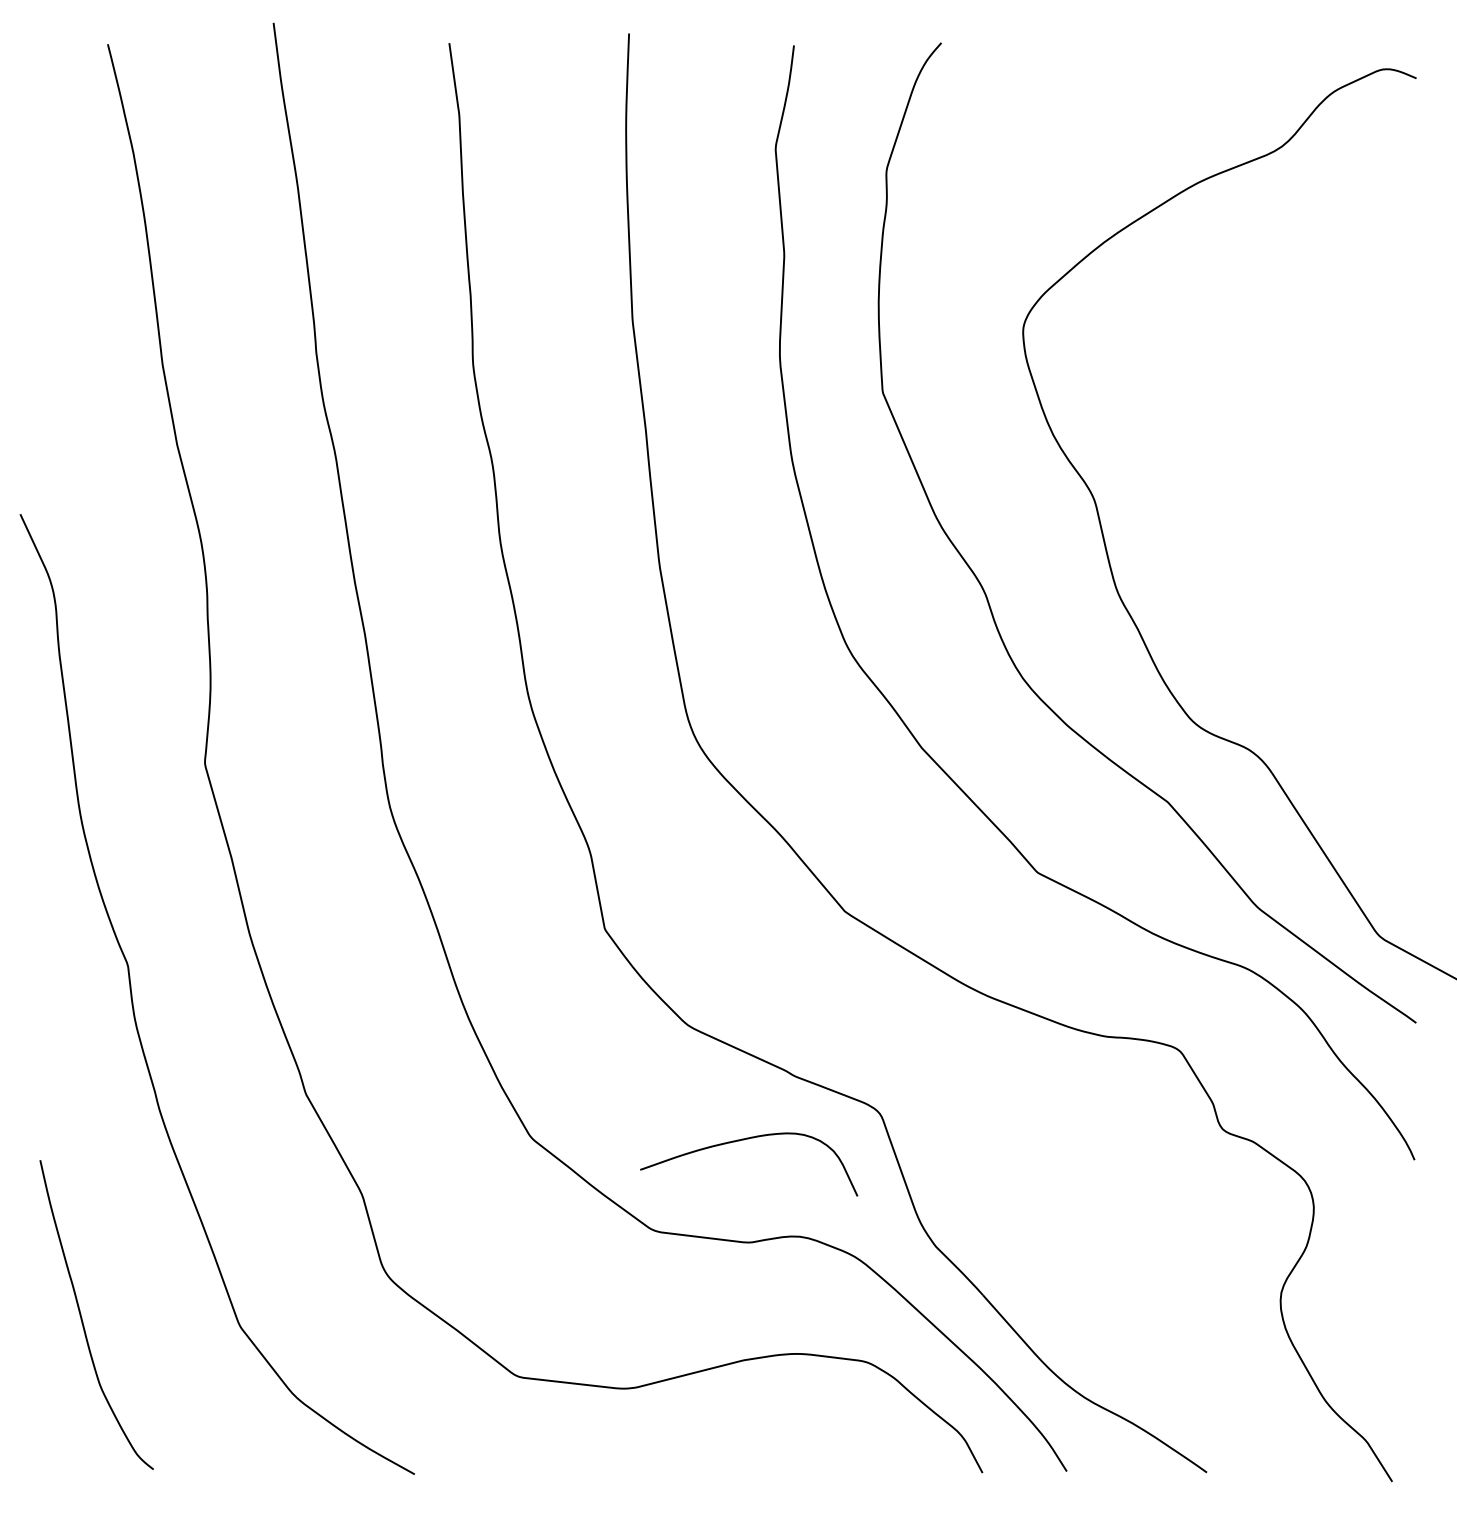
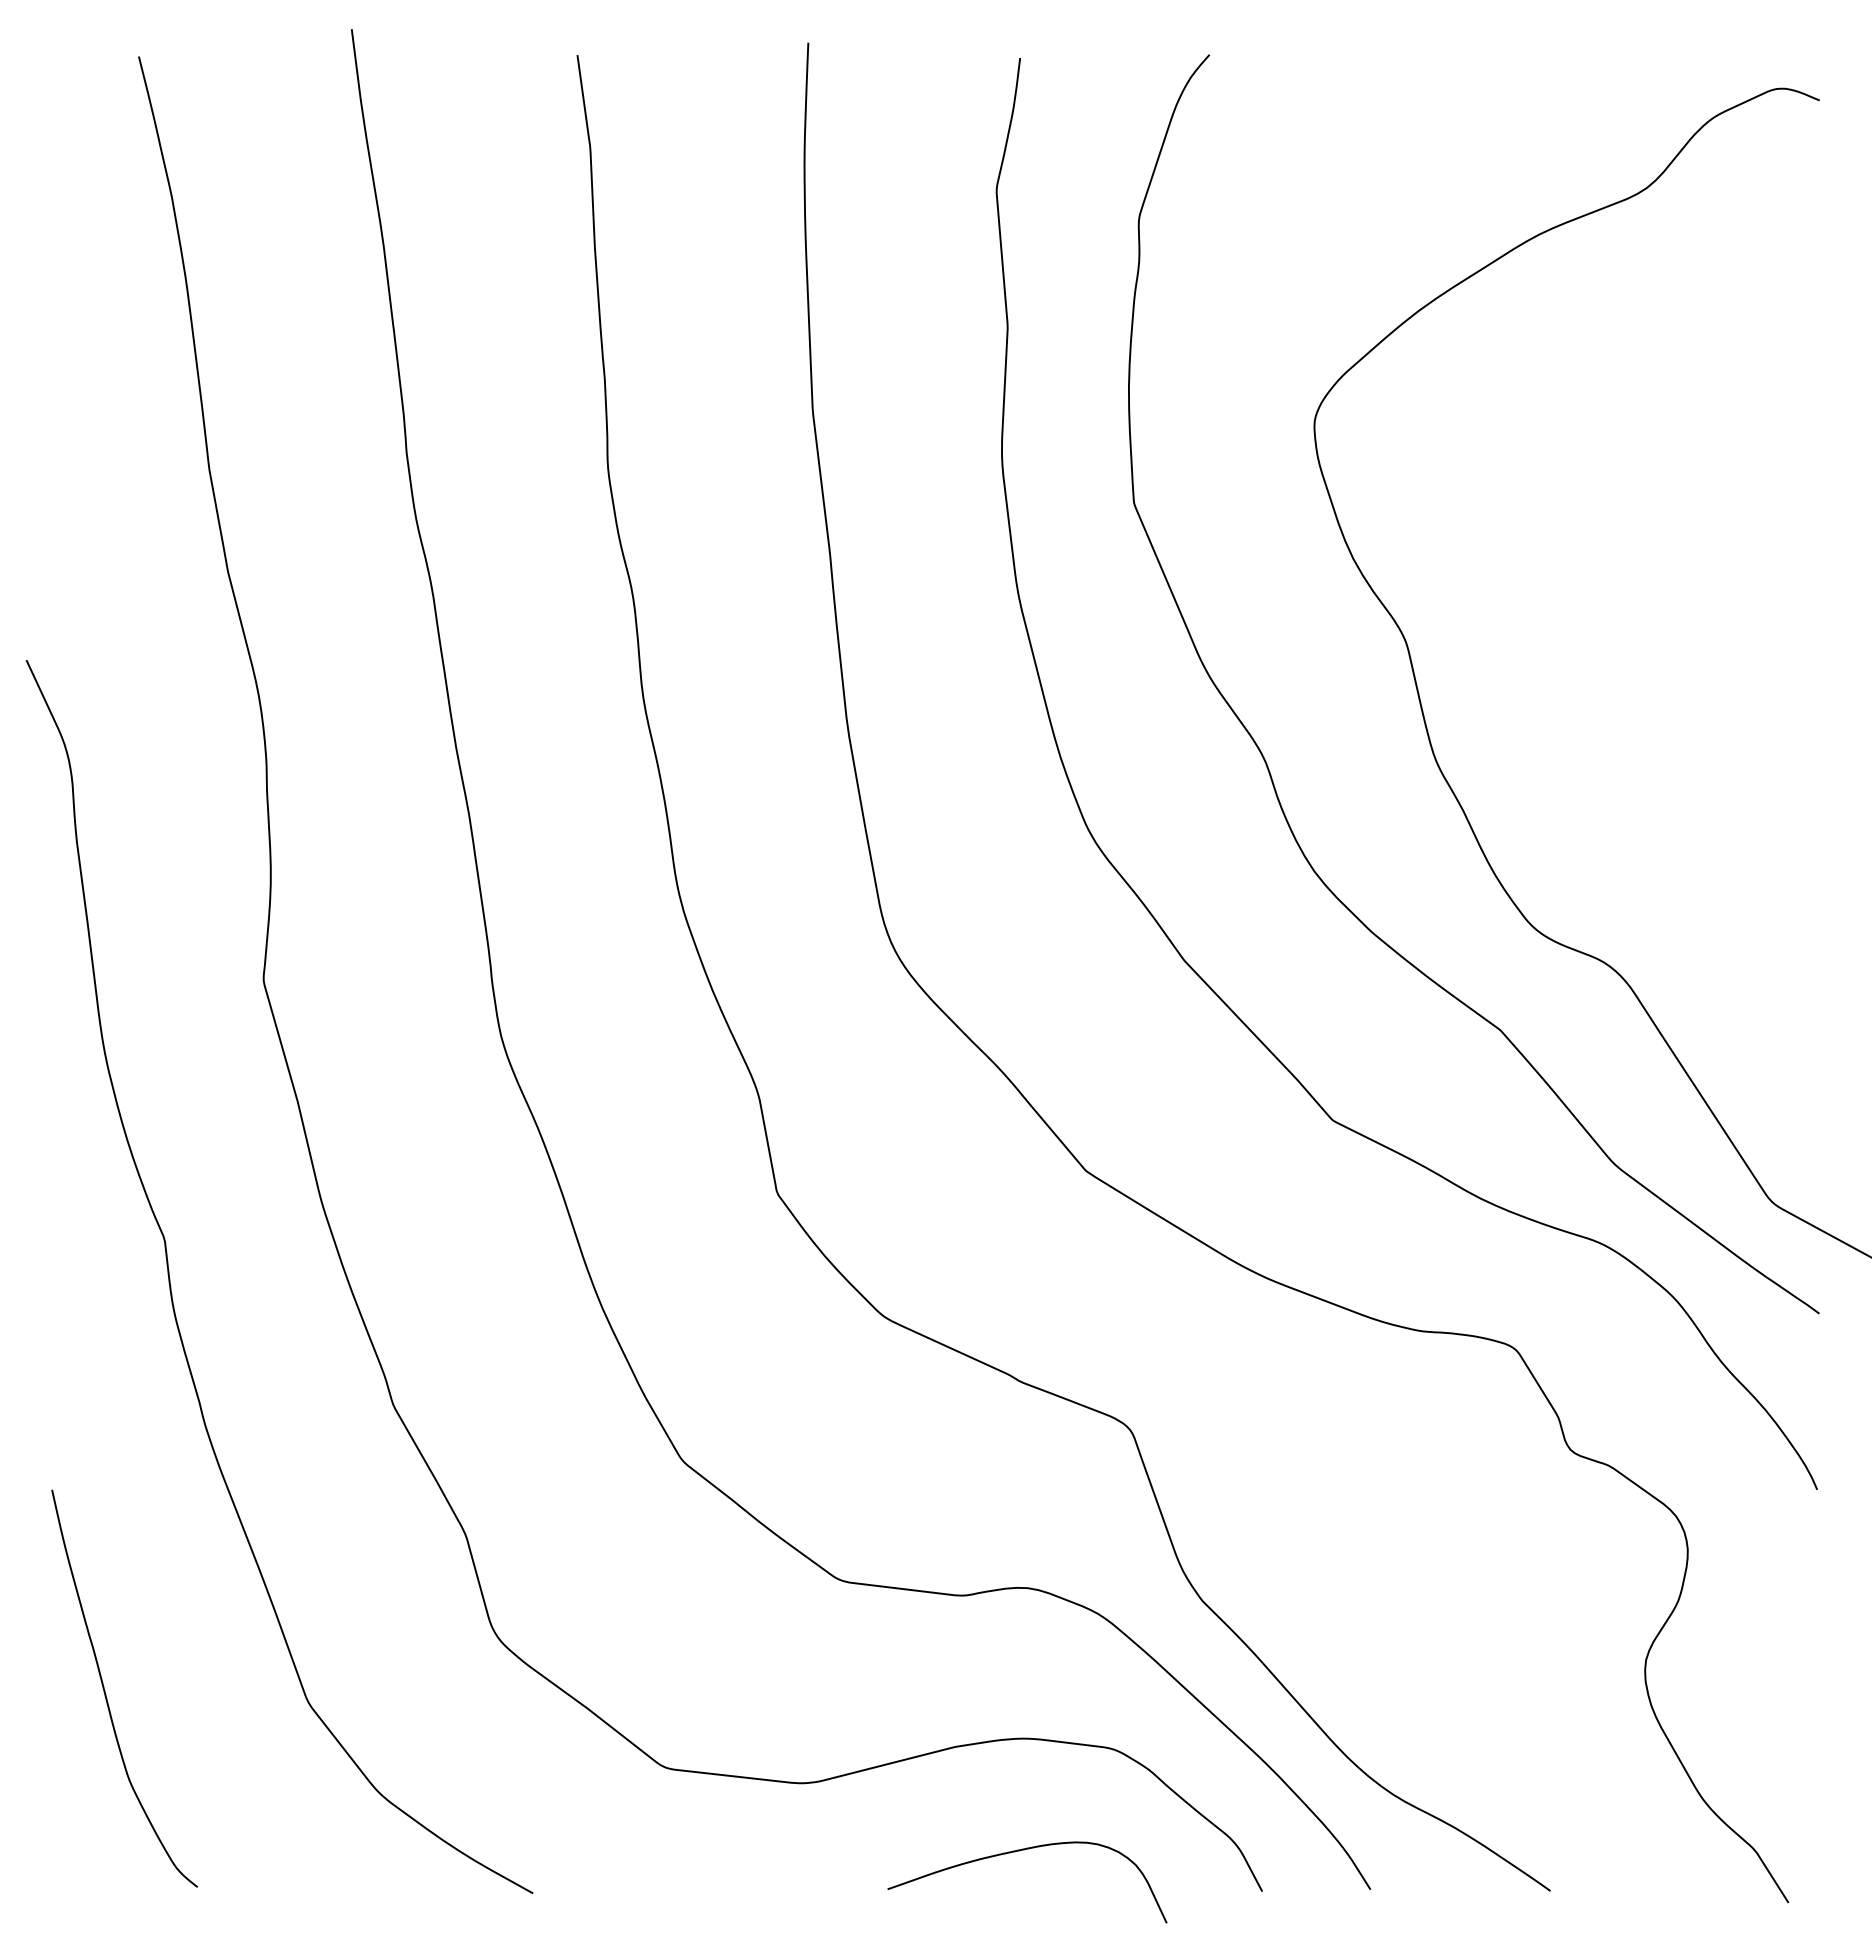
curve: (742, 1140) -> (1019, 1851), moved

